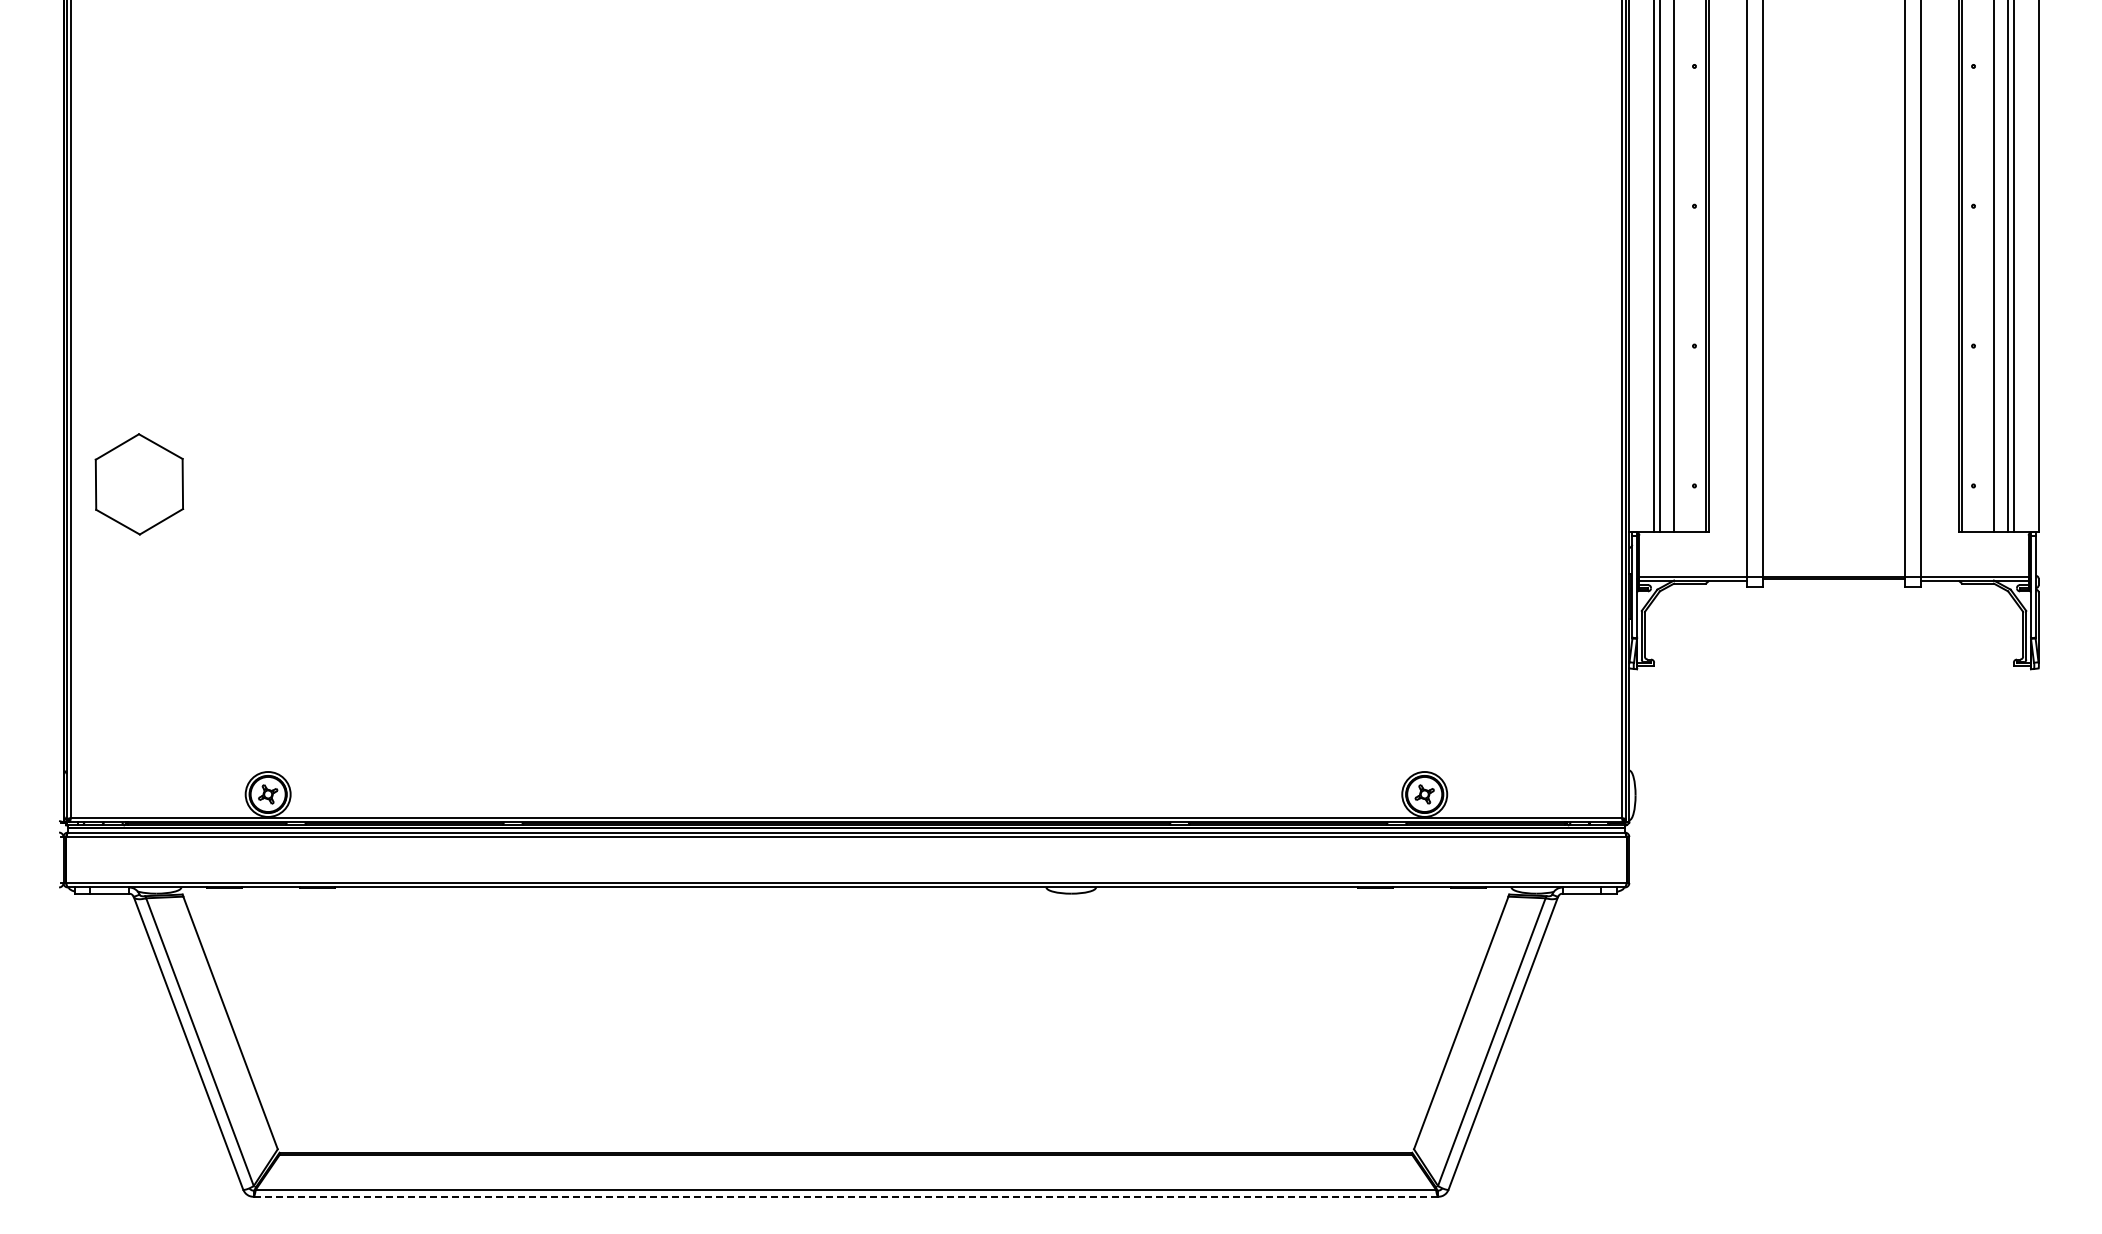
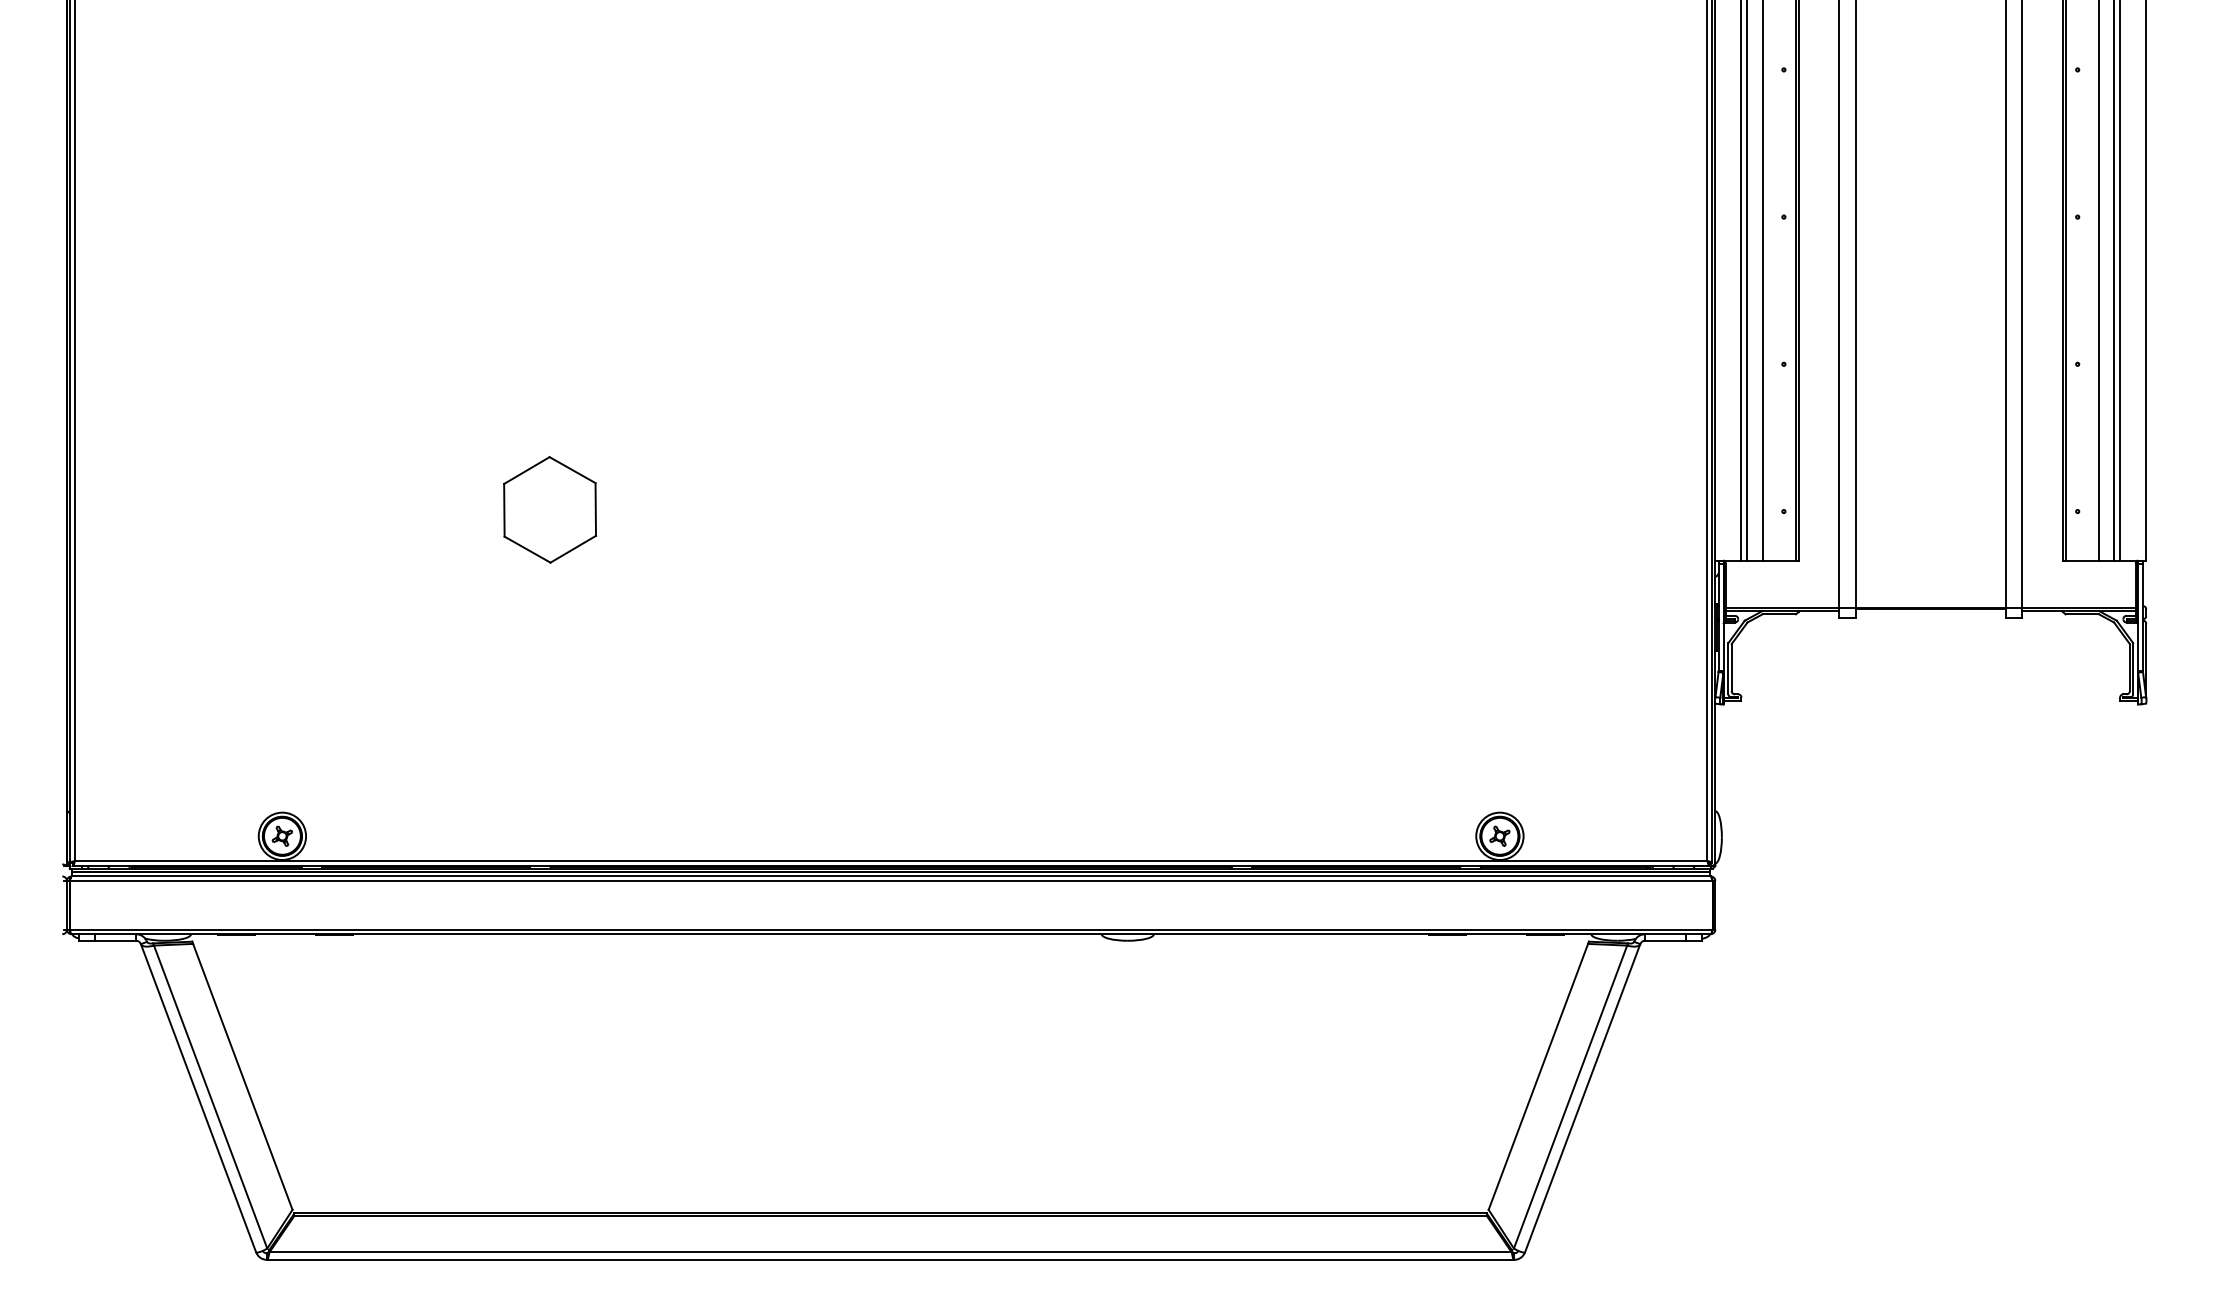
part: (139, 484) -> (550, 510), moved
line: (845, 1196) -> (890, 1259), dashed -> solid

